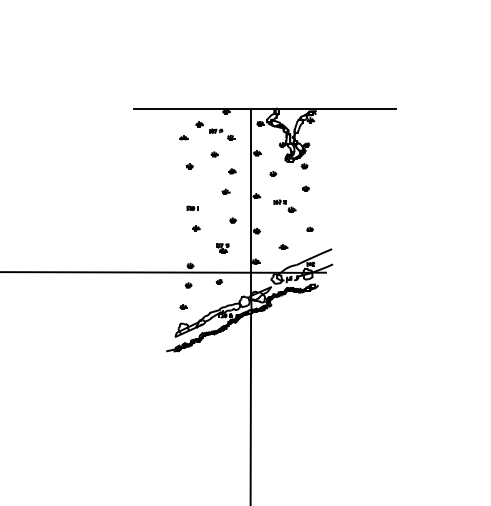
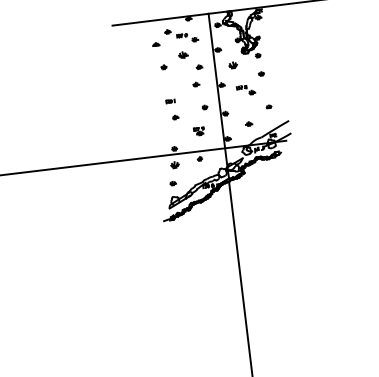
part: (214, 154) -> (183, 55), size x1.6
part: (273, 173) -> (233, 64), size x1.6
part: (188, 285) -> (174, 165), size x1.6

